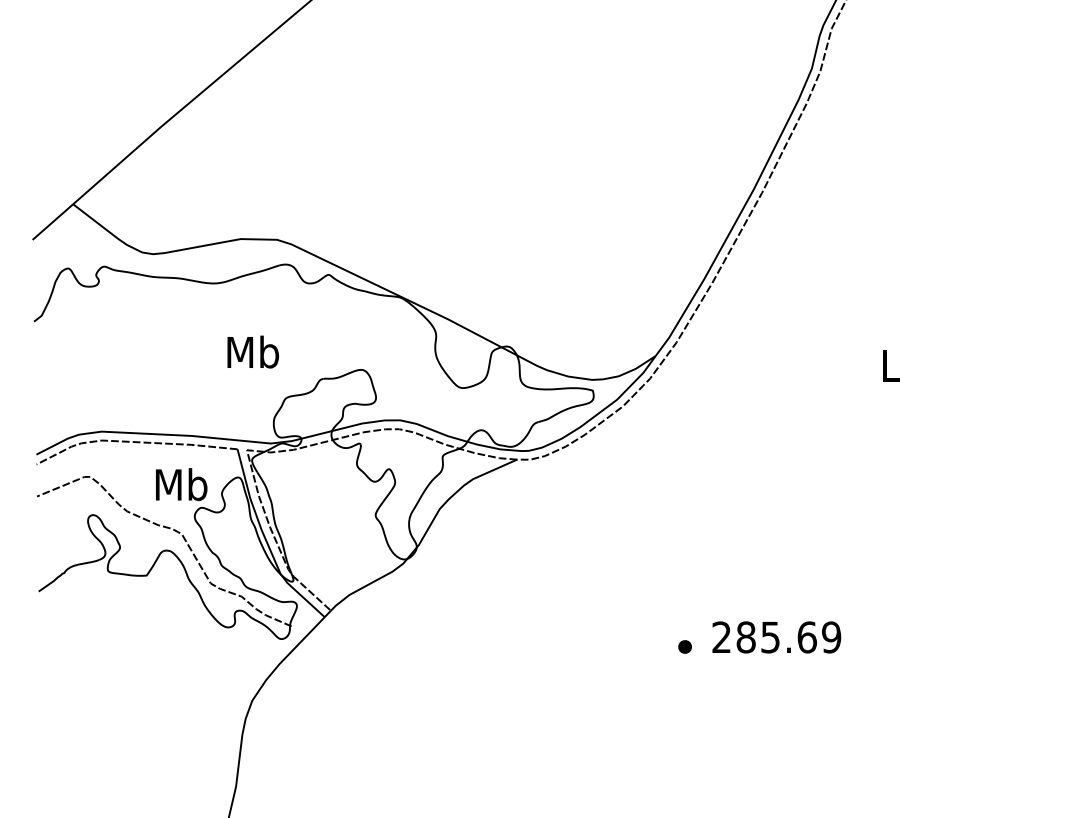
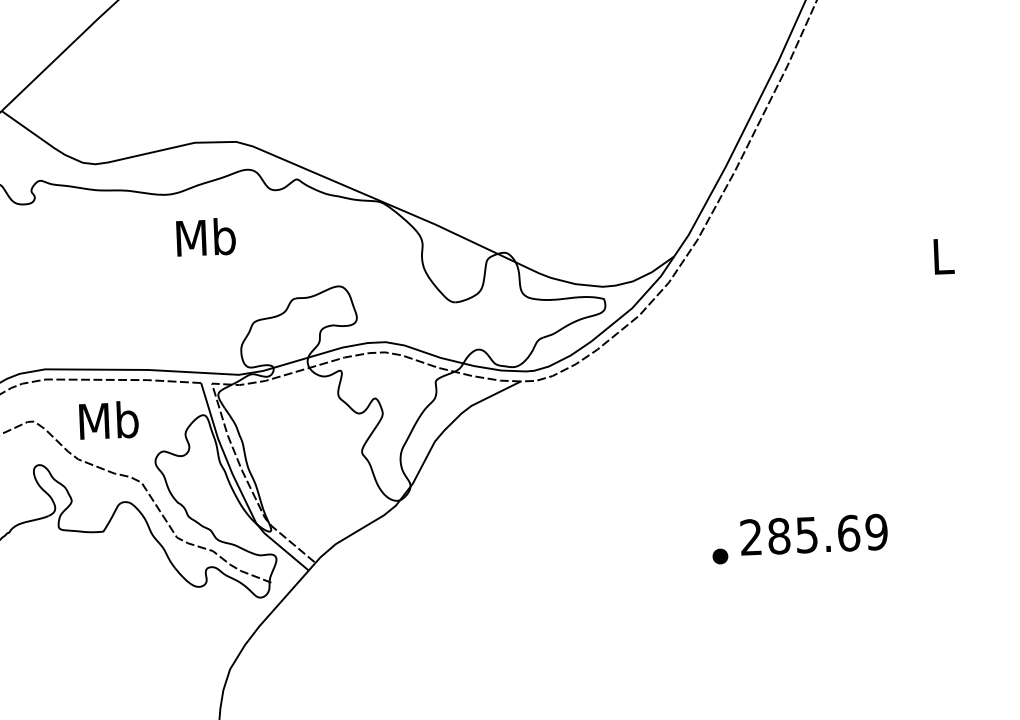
text: (252, 351) -> (205, 236), moved
text: (181, 484) -> (108, 420), moved
text: (776, 637) -> (813, 534), moved
part: (684, 646) -> (719, 555), moved

